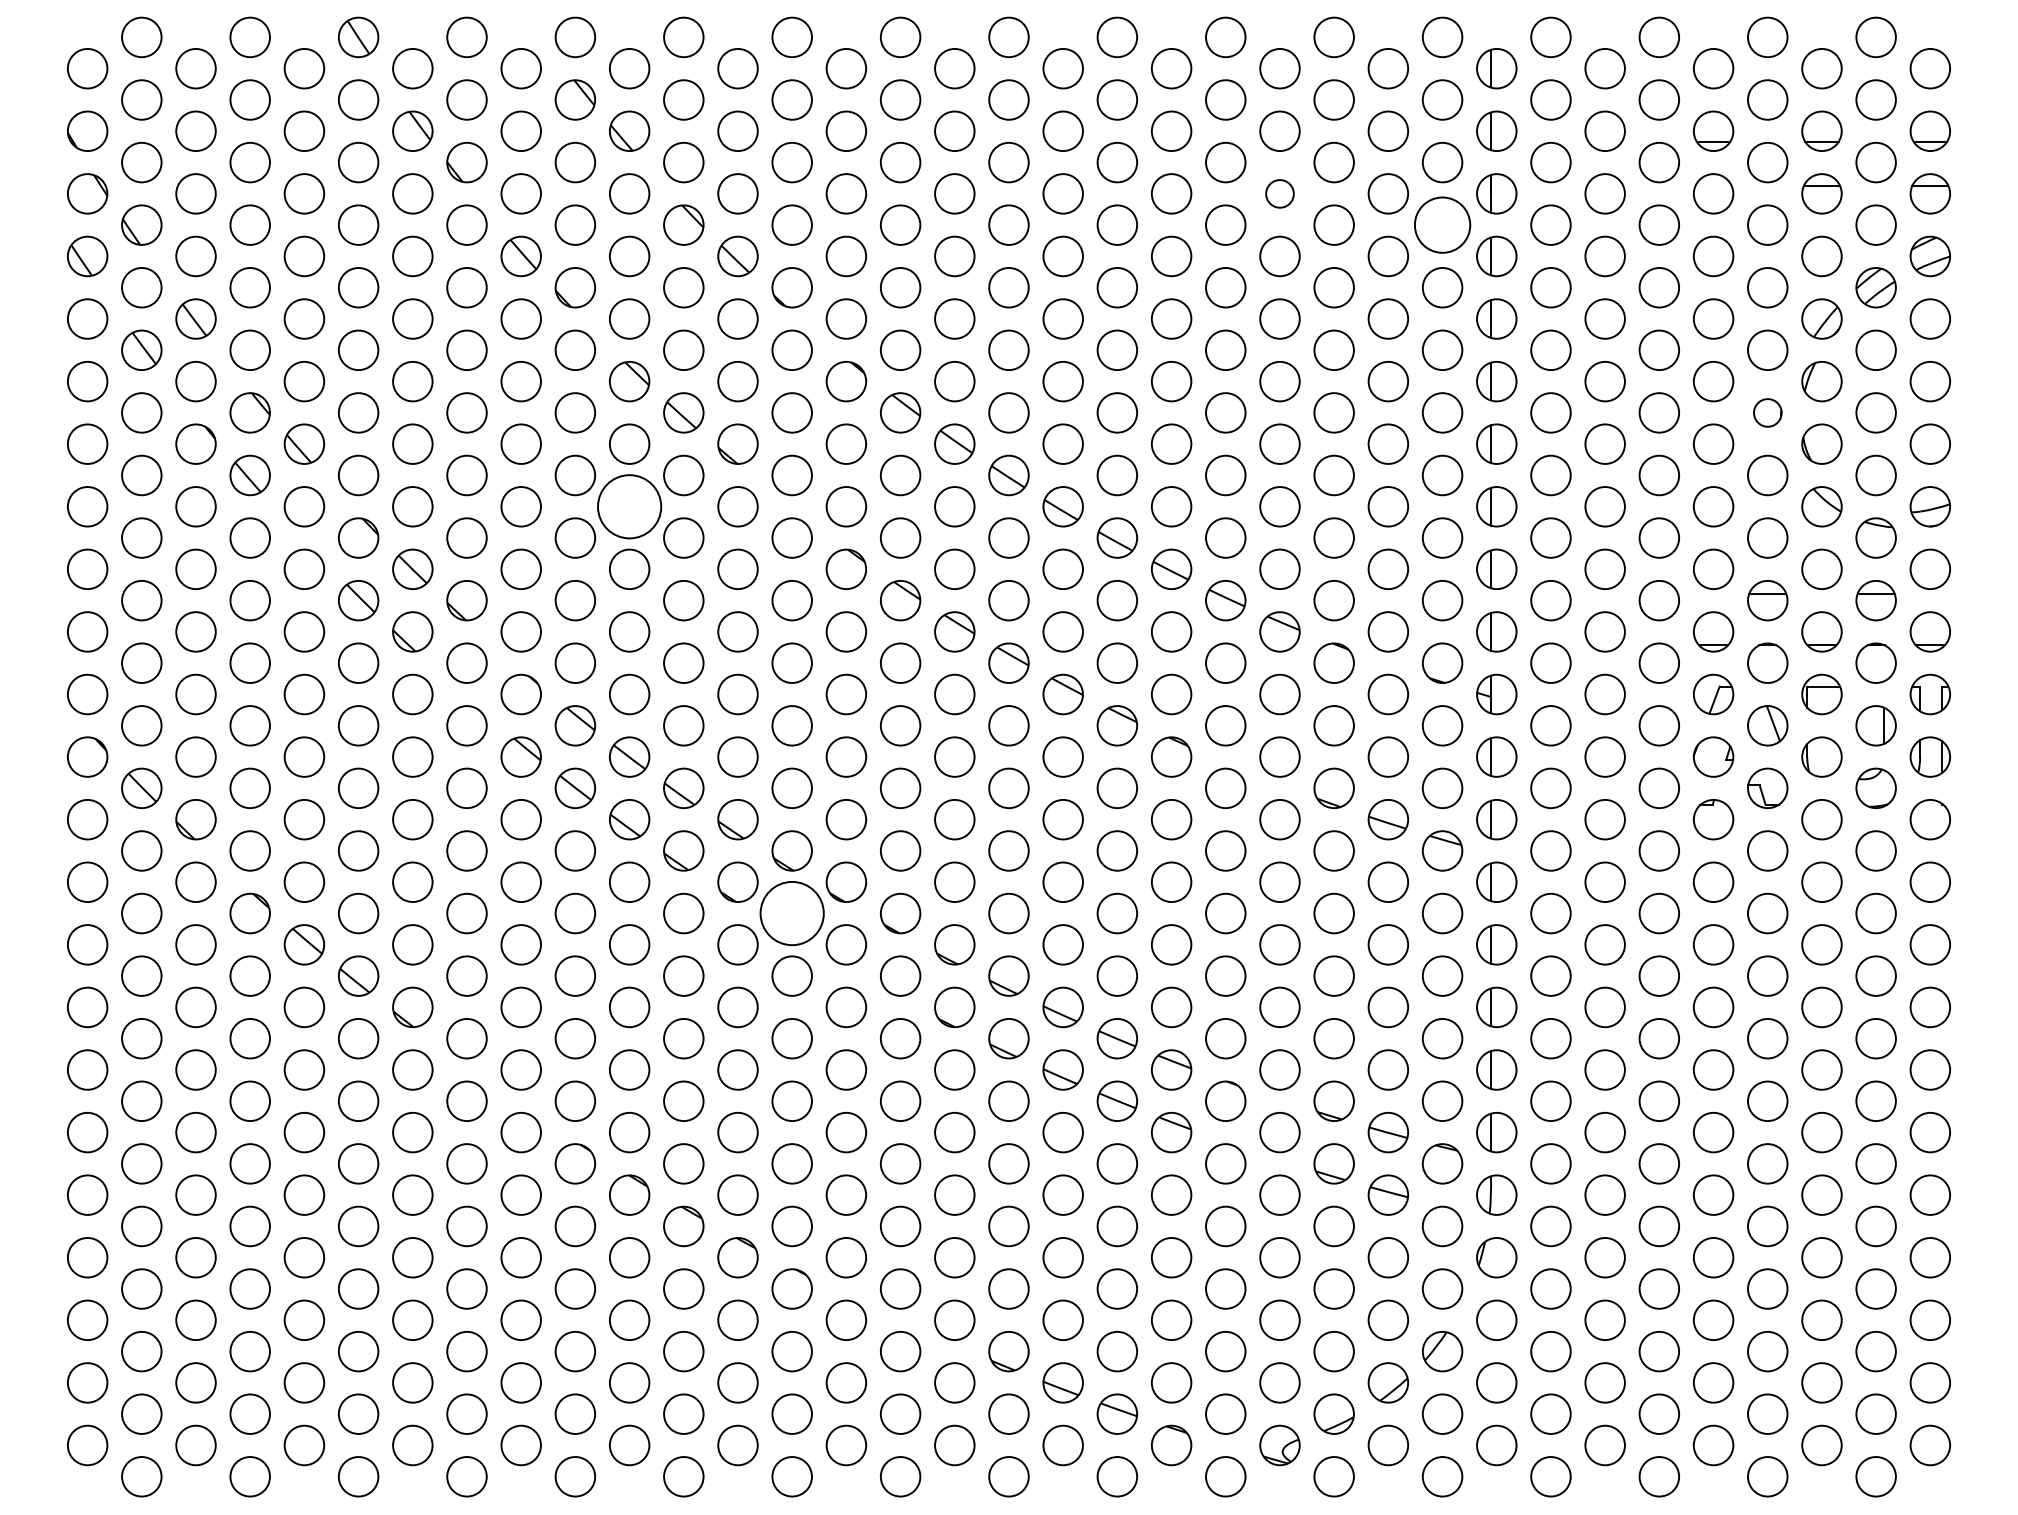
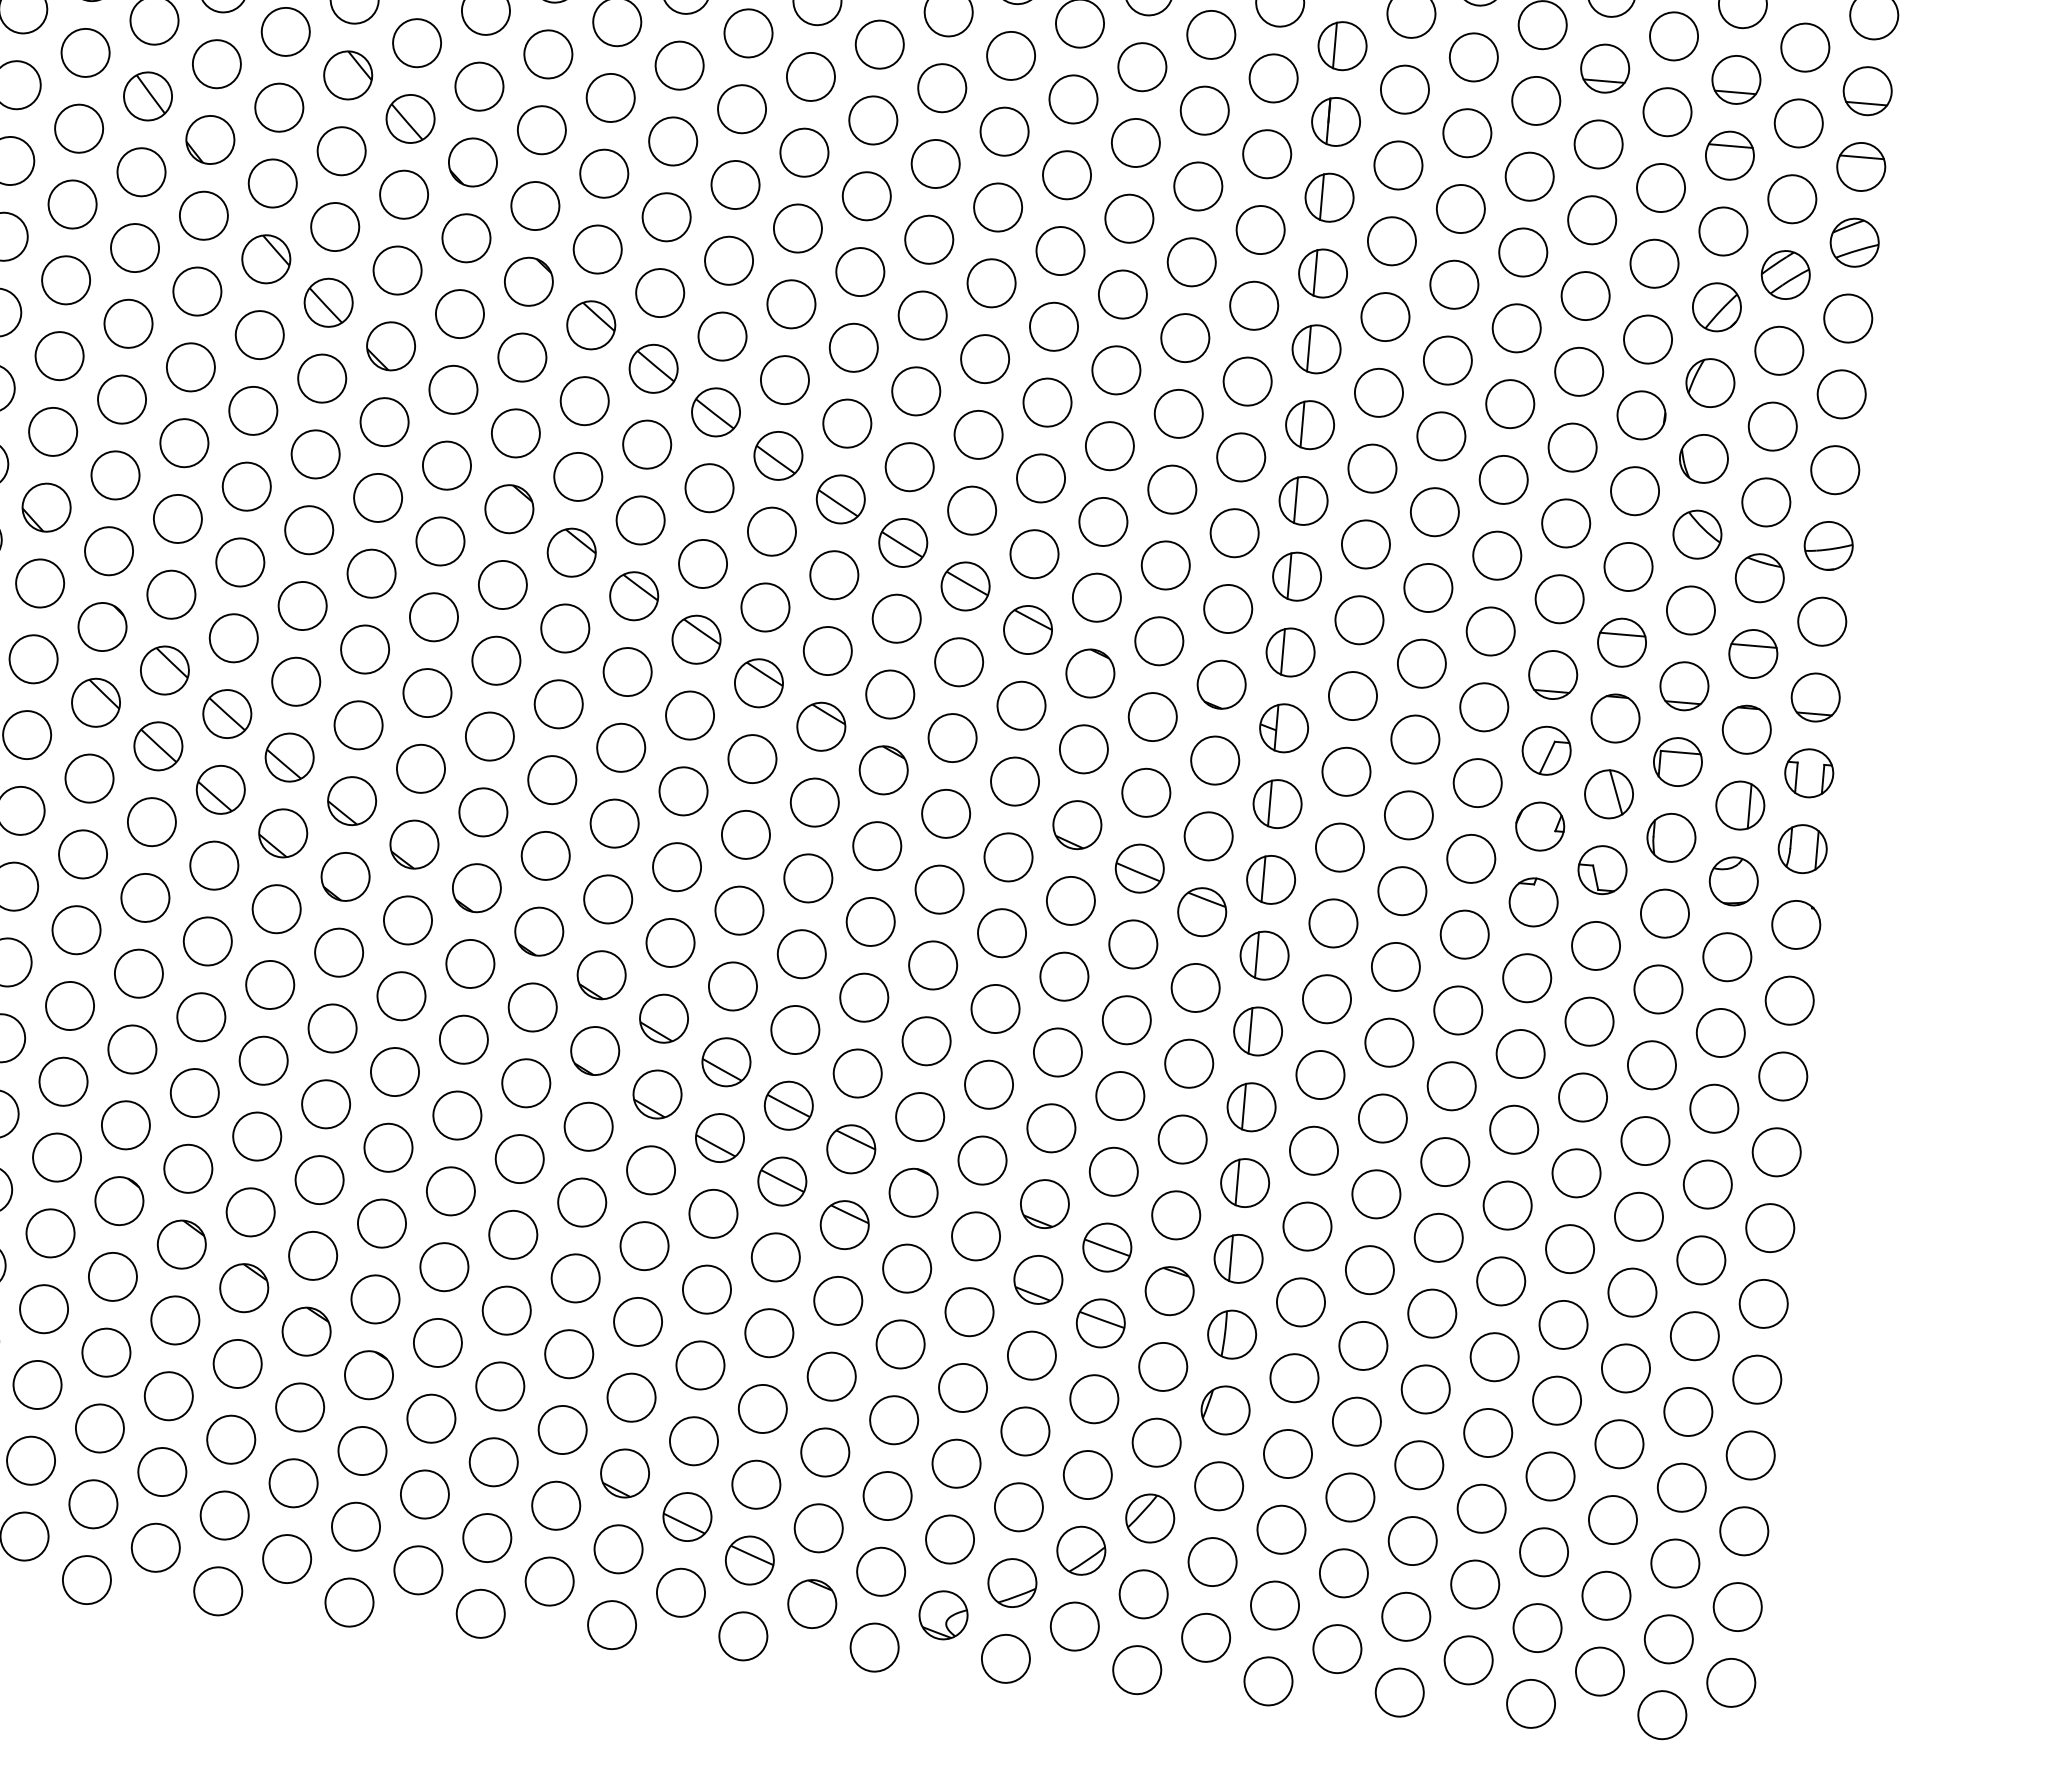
circle: (1279, 193) -> (1072, 98), size x1.43
circle: (1442, 224) -> (1267, 153), size x0.71
circle: (1767, 412) -> (1641, 414), size x1.43
circle: (629, 506) -> (253, 410), size x0.62
circle: (791, 913) -> (407, 920), size x0.62

